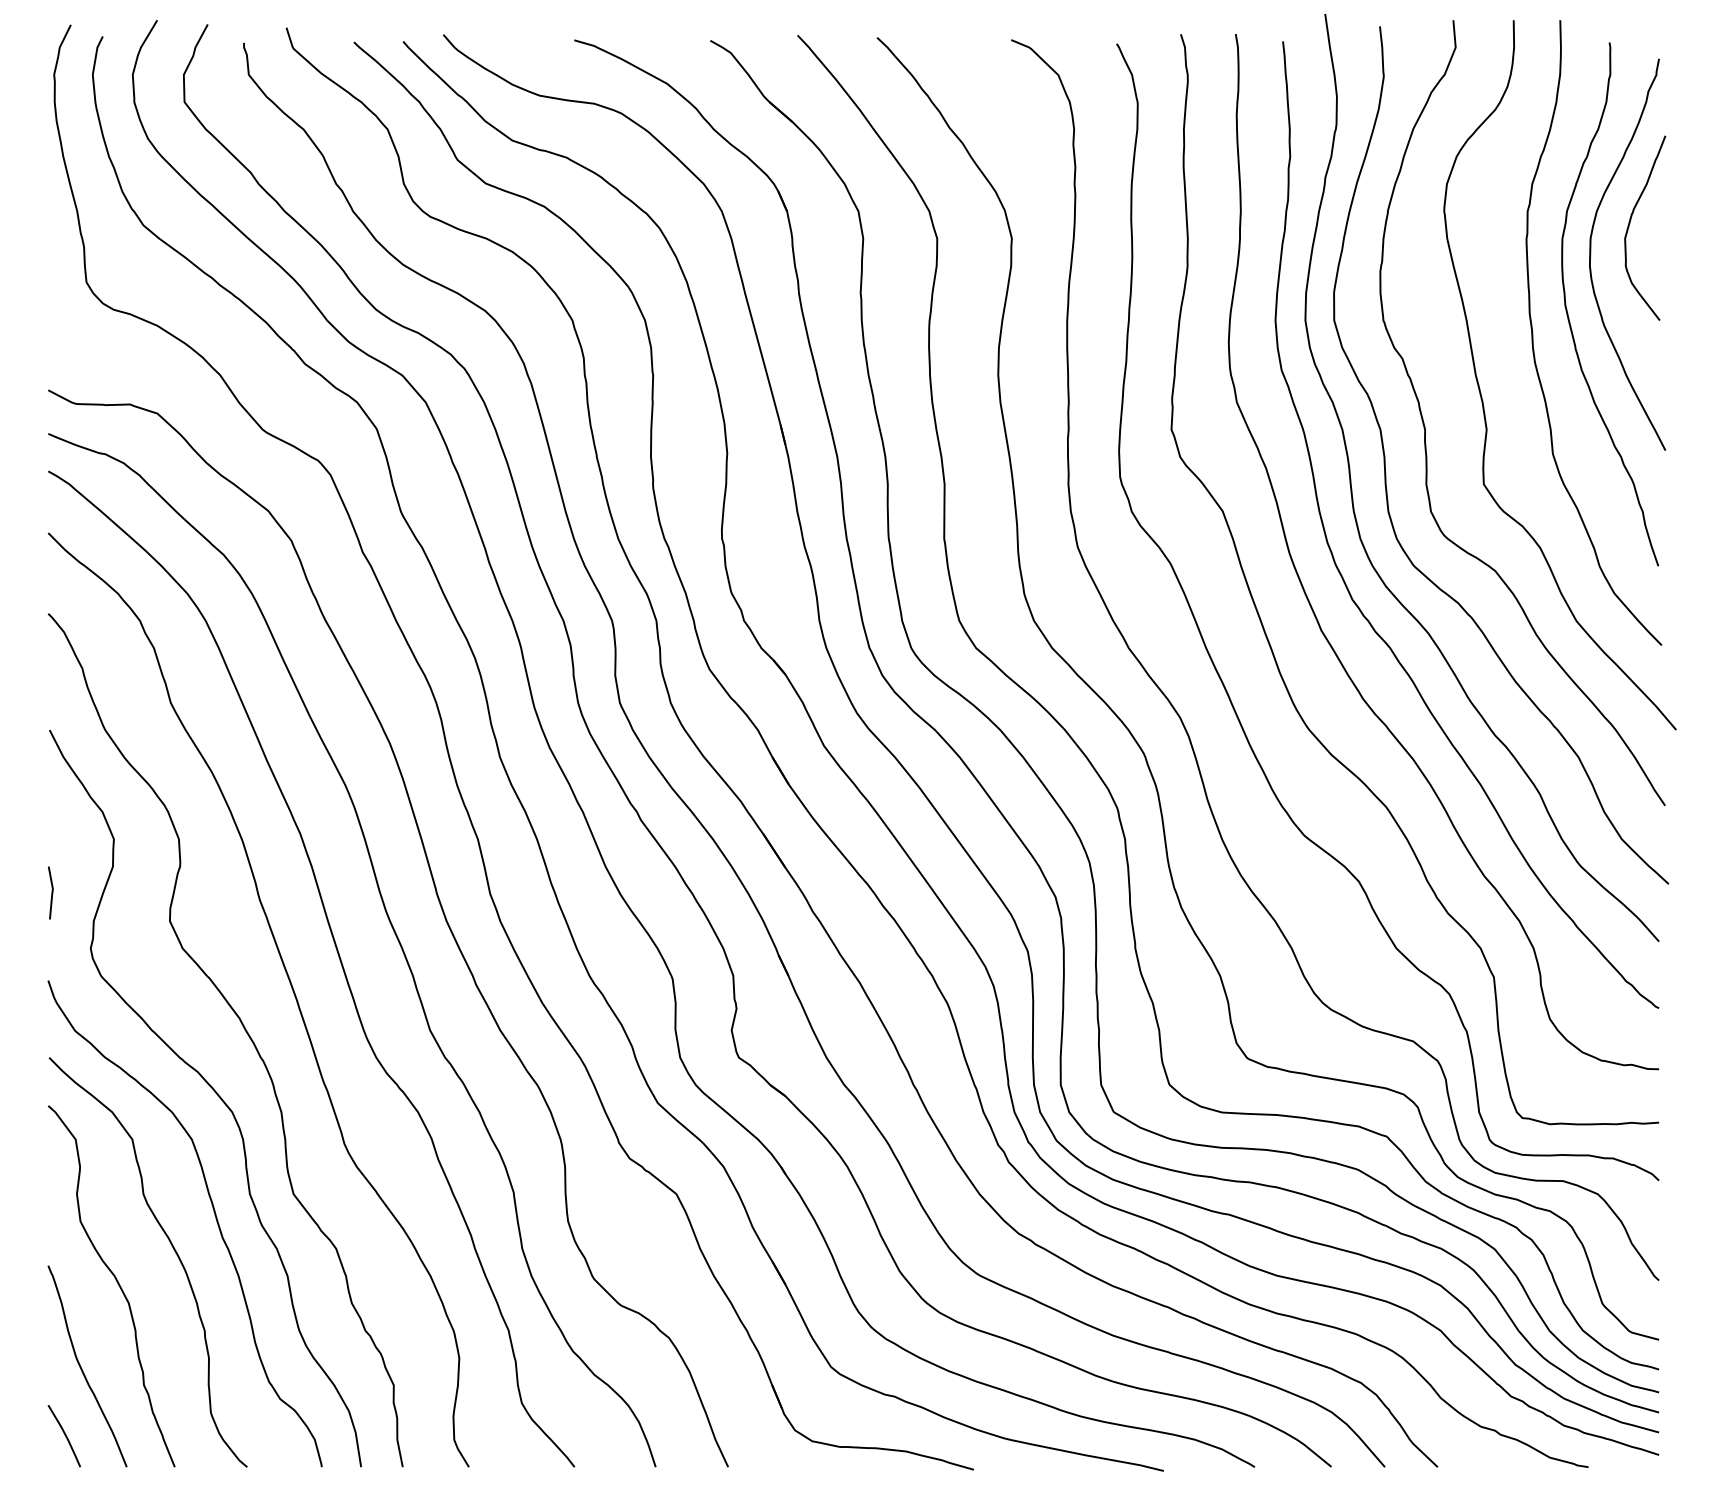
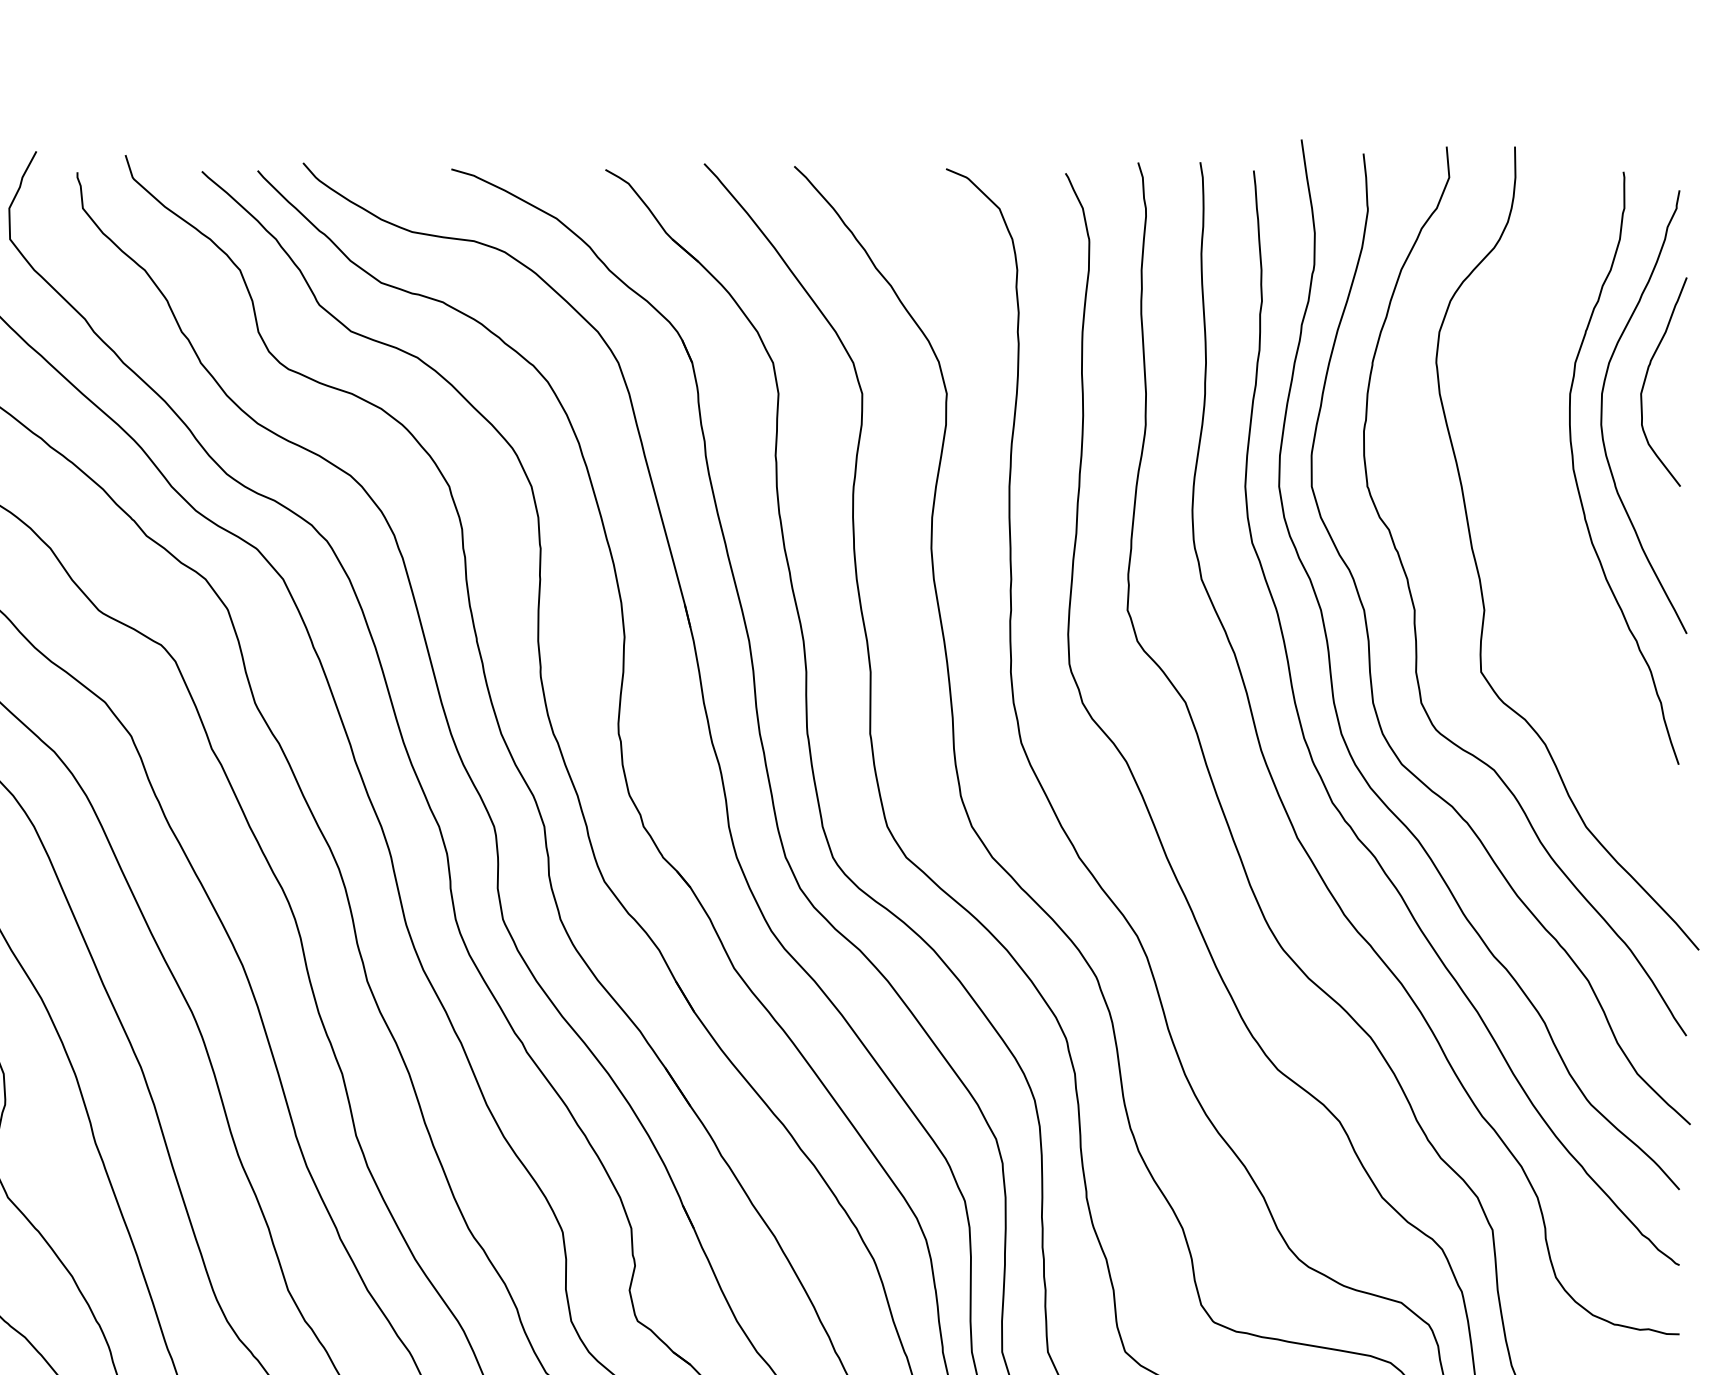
curve: (1533, 332) -> (1537, 500), removed

